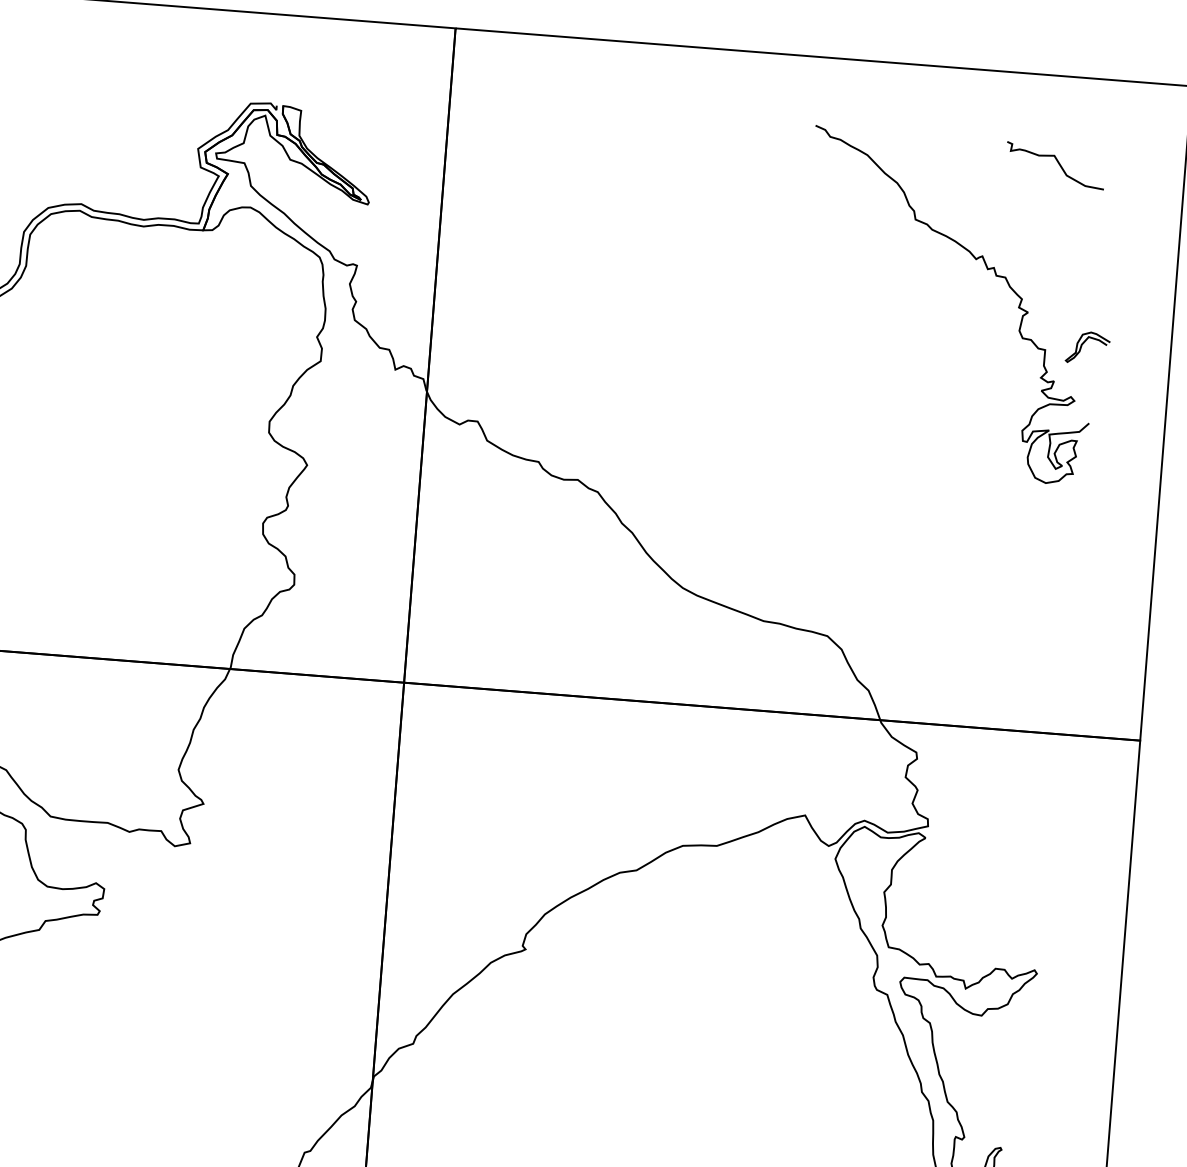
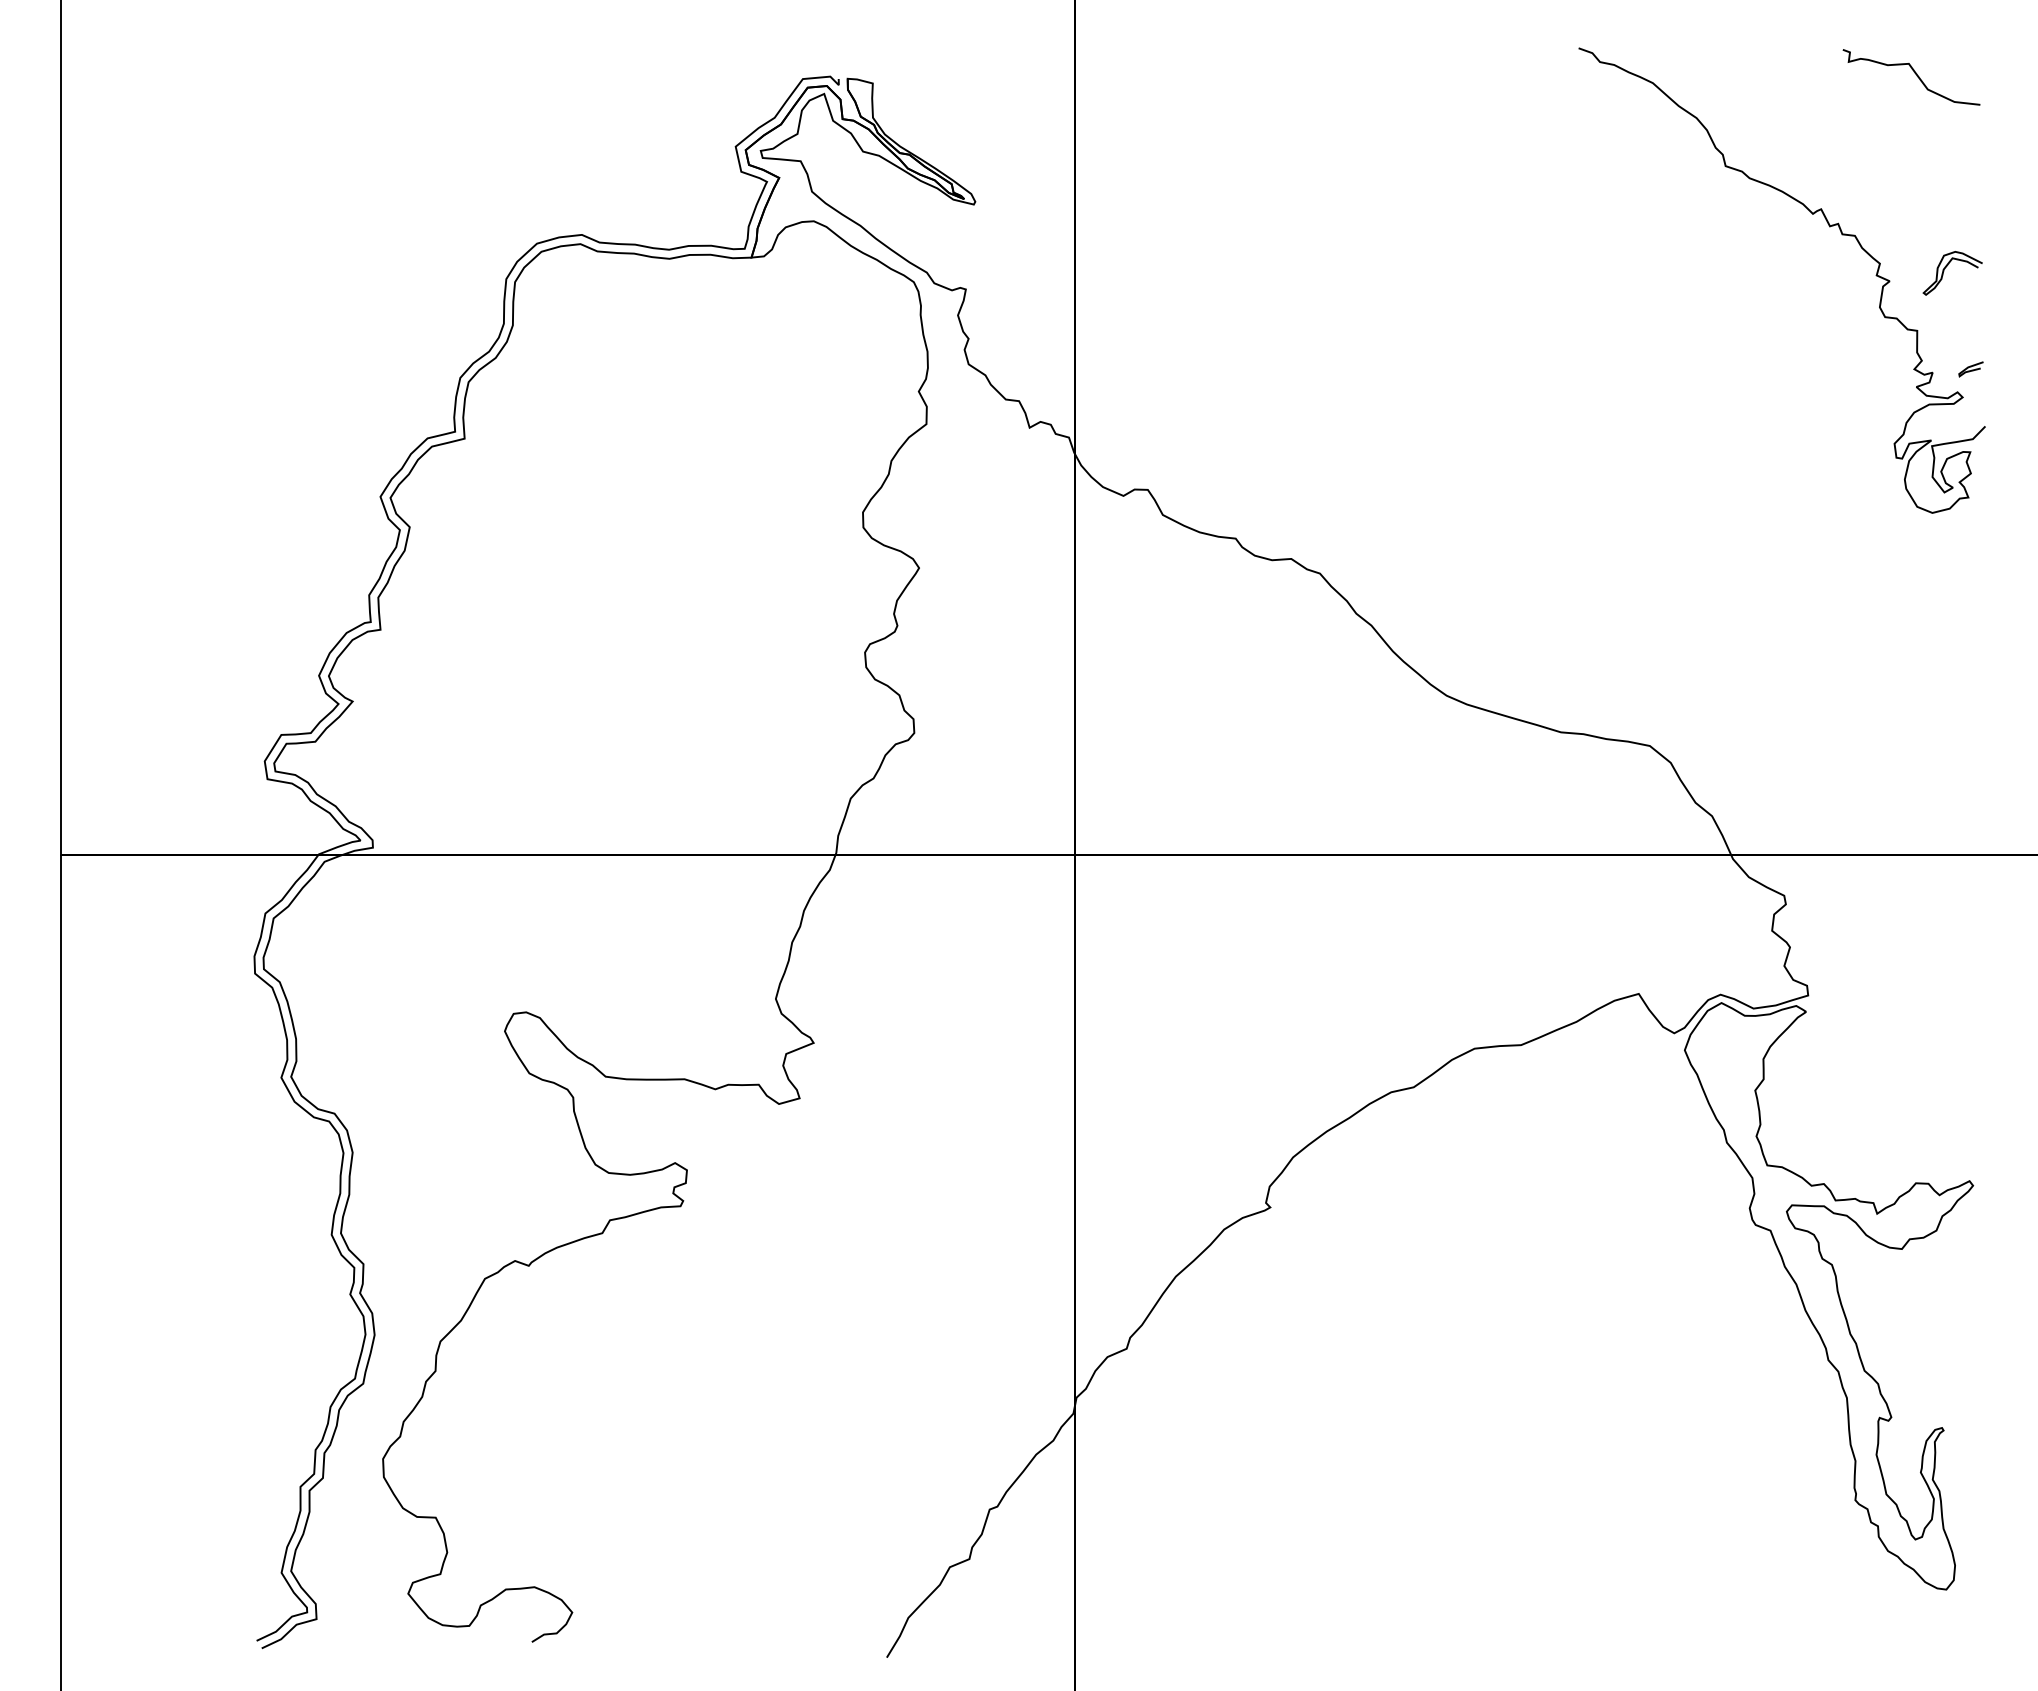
curve: (1082, 346) -> (1944, 271), moved
curve: (1082, 381) -> (1971, 369), added

